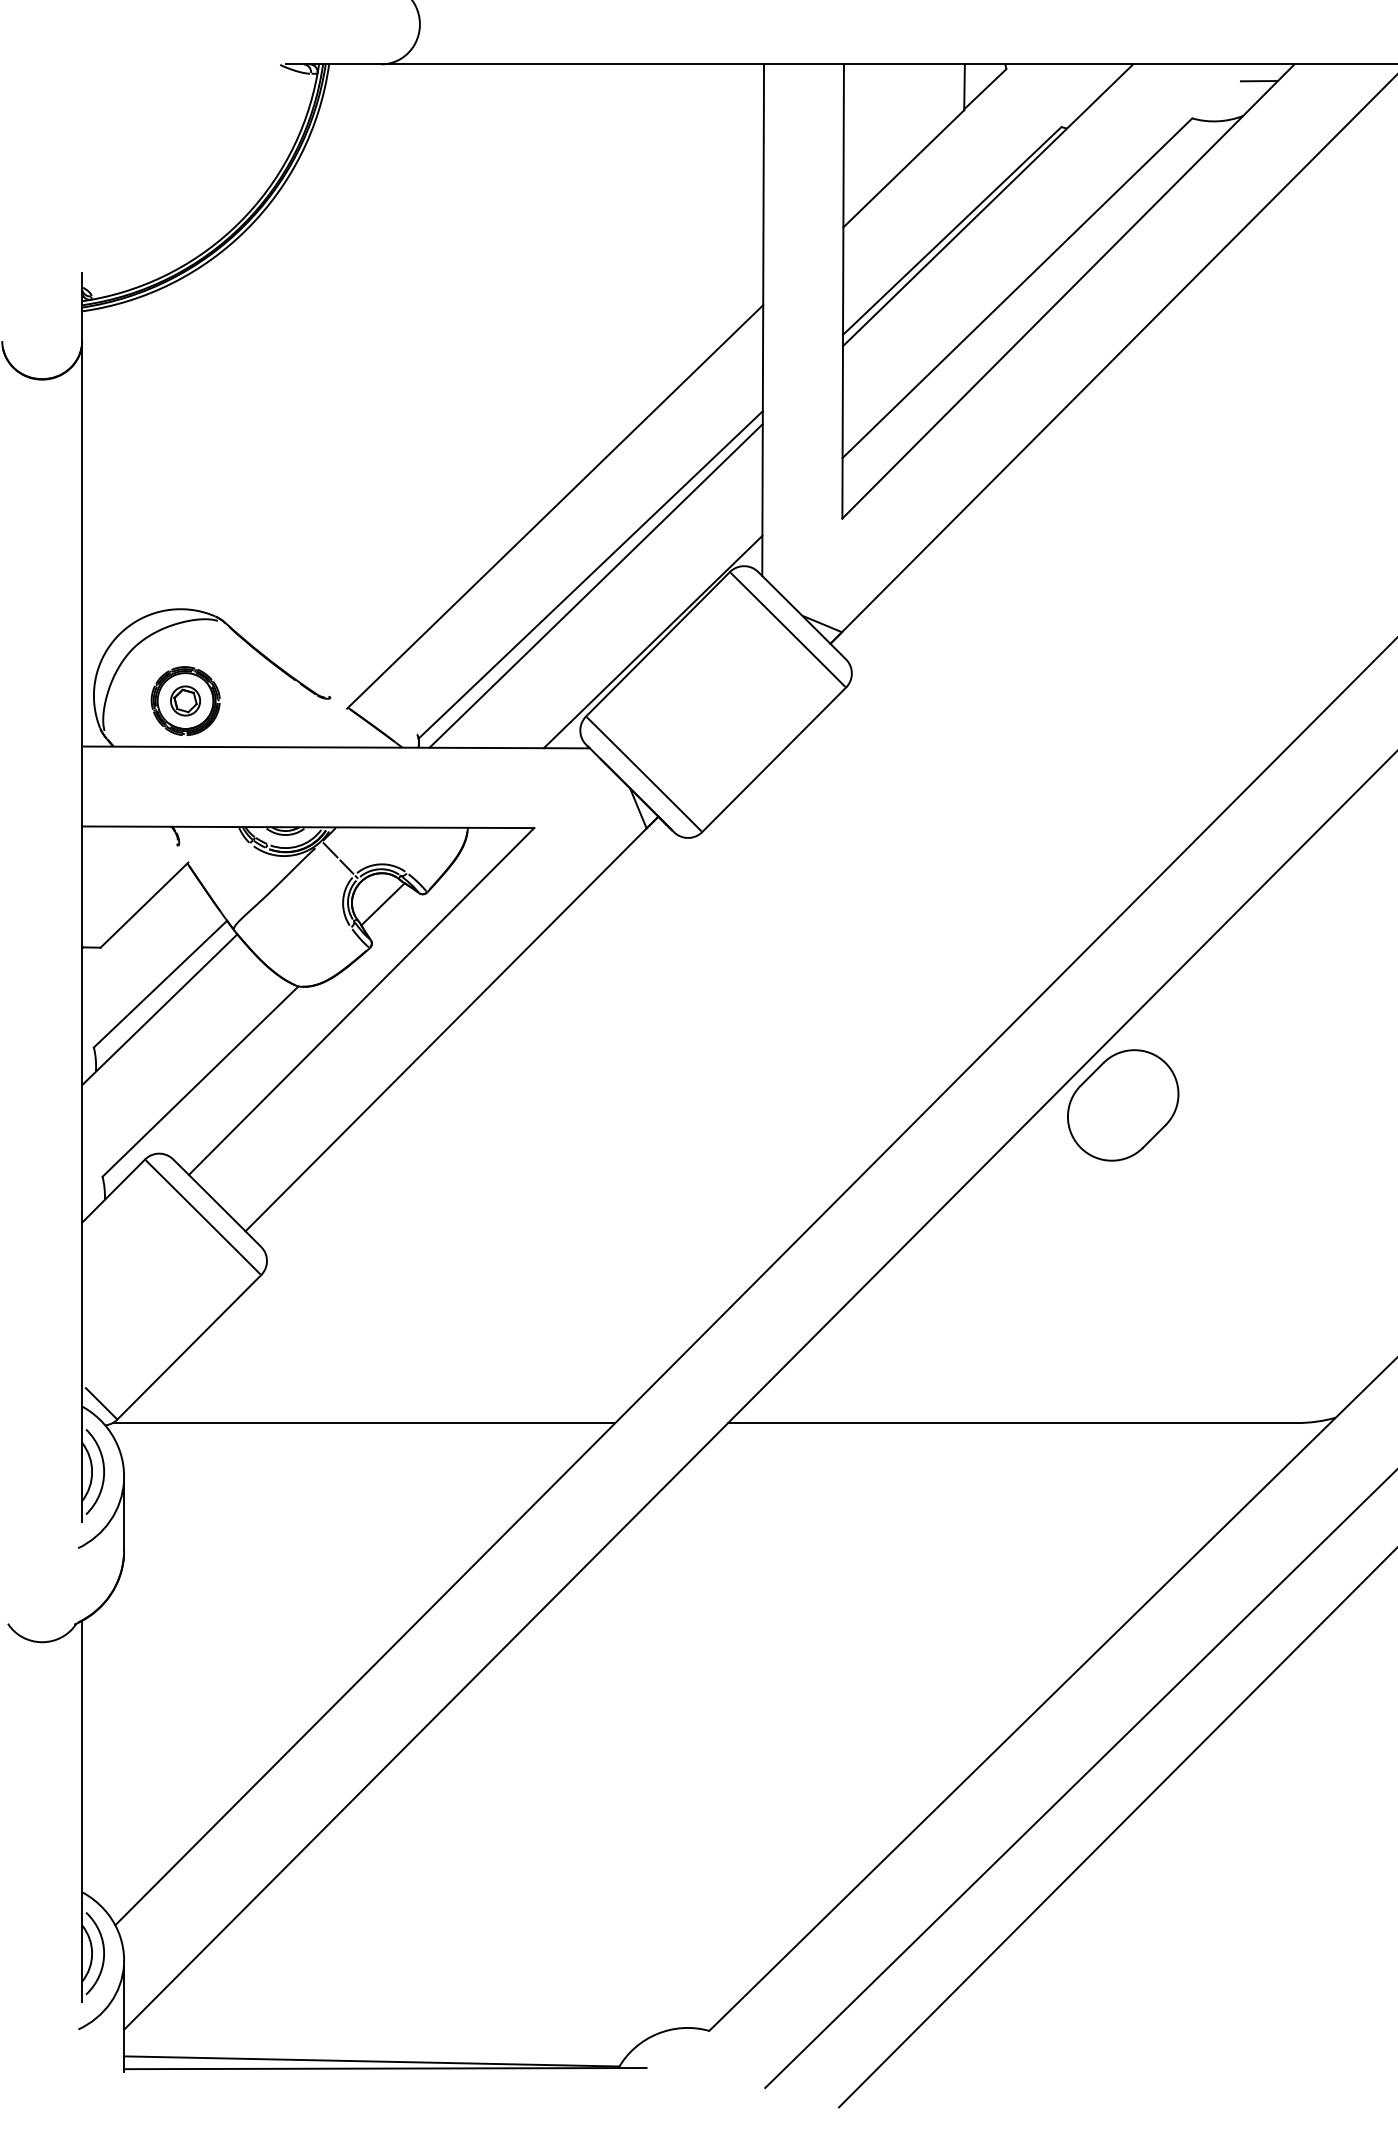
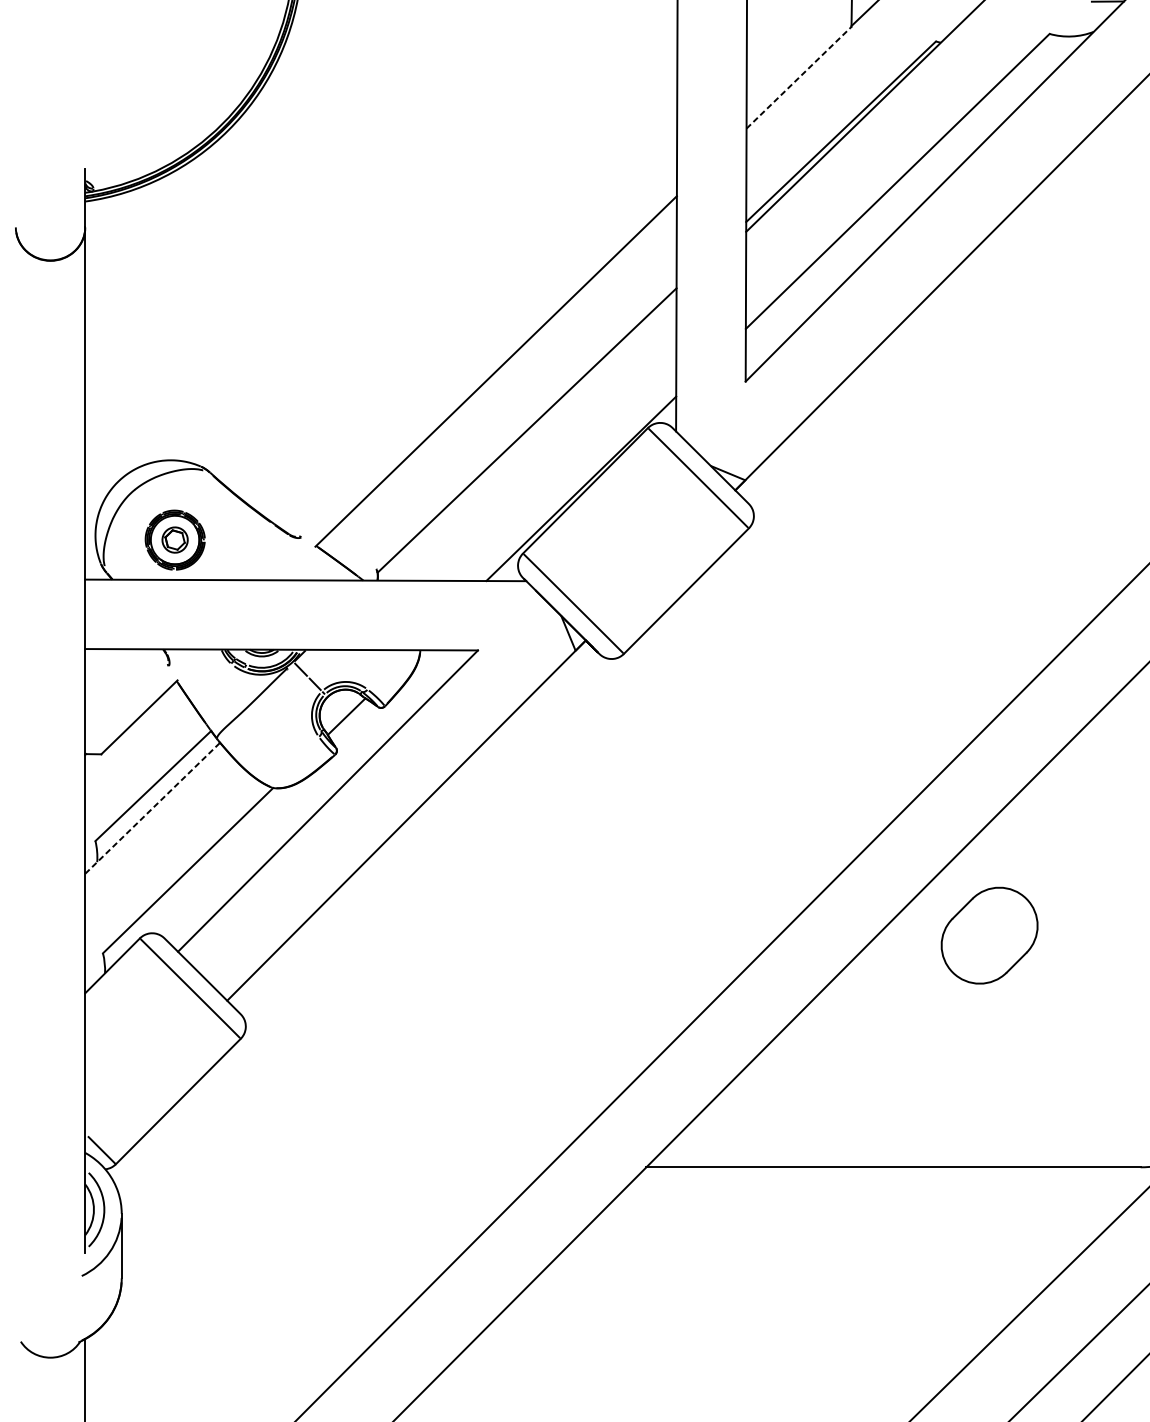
line: (904, 168) -> (799, 77), solid -> dashed
line: (595, 585) -> (531, 439), removed
line: (160, 1009) -> (153, 808), solid -> dashed
part: (1123, 1105) -> (989, 935), moved
line: (363, 1423) -> (329, 1167), removed

